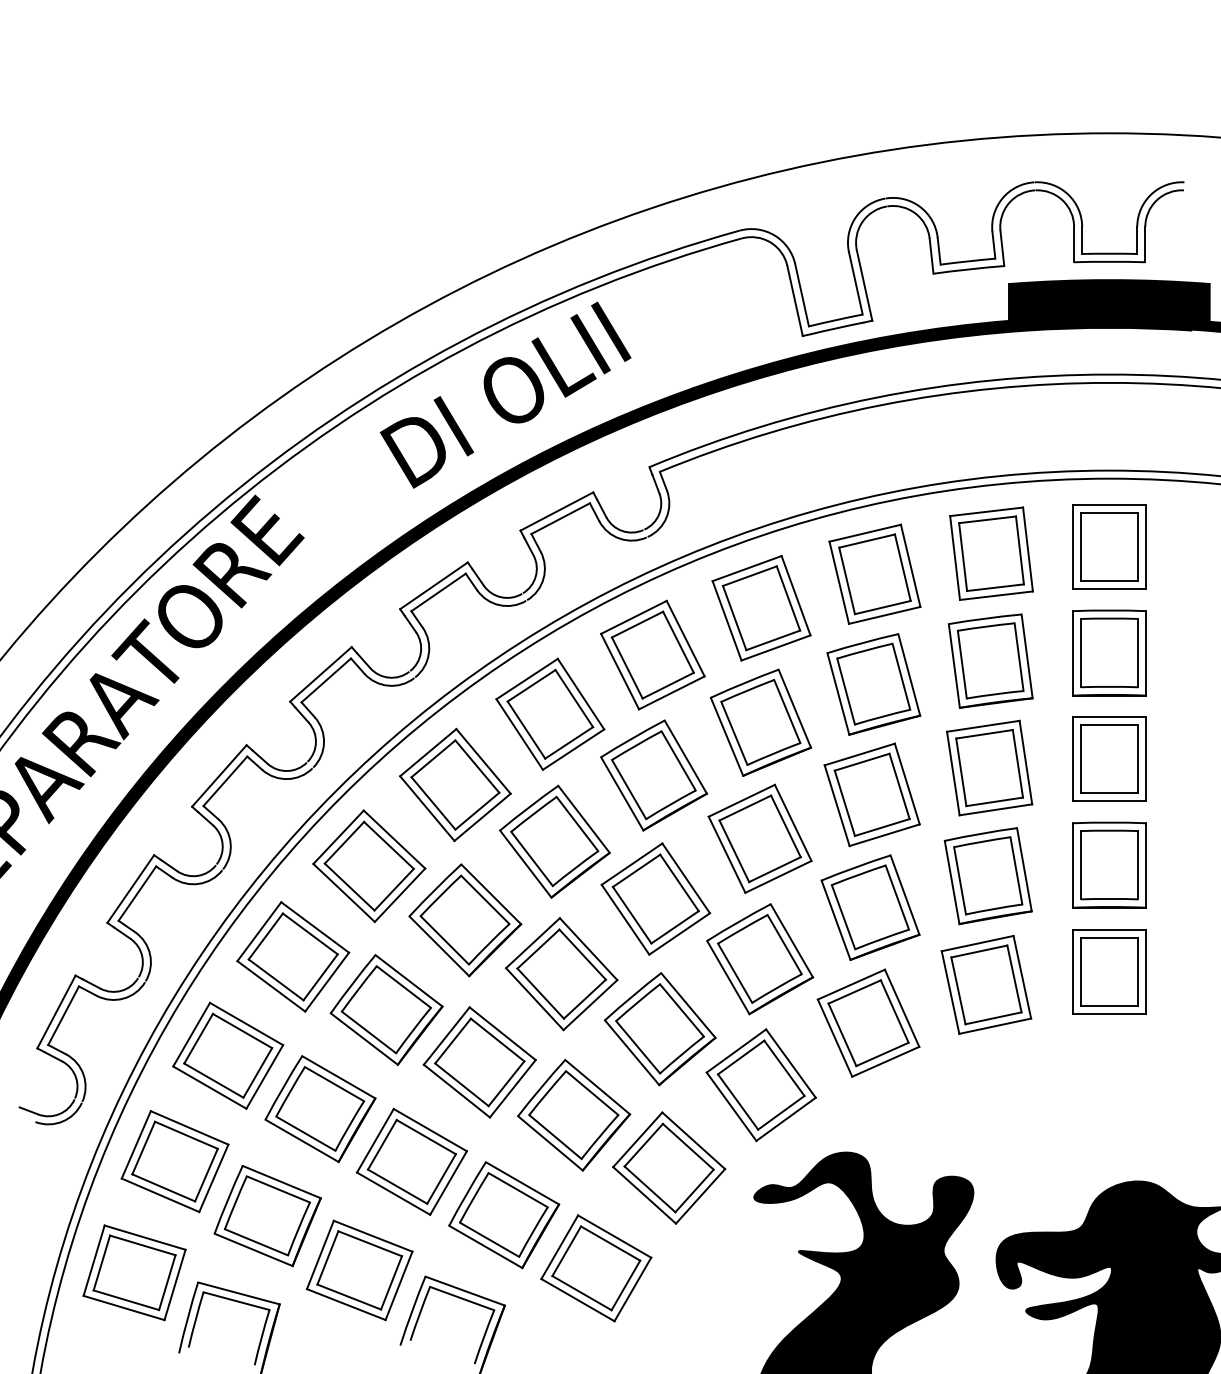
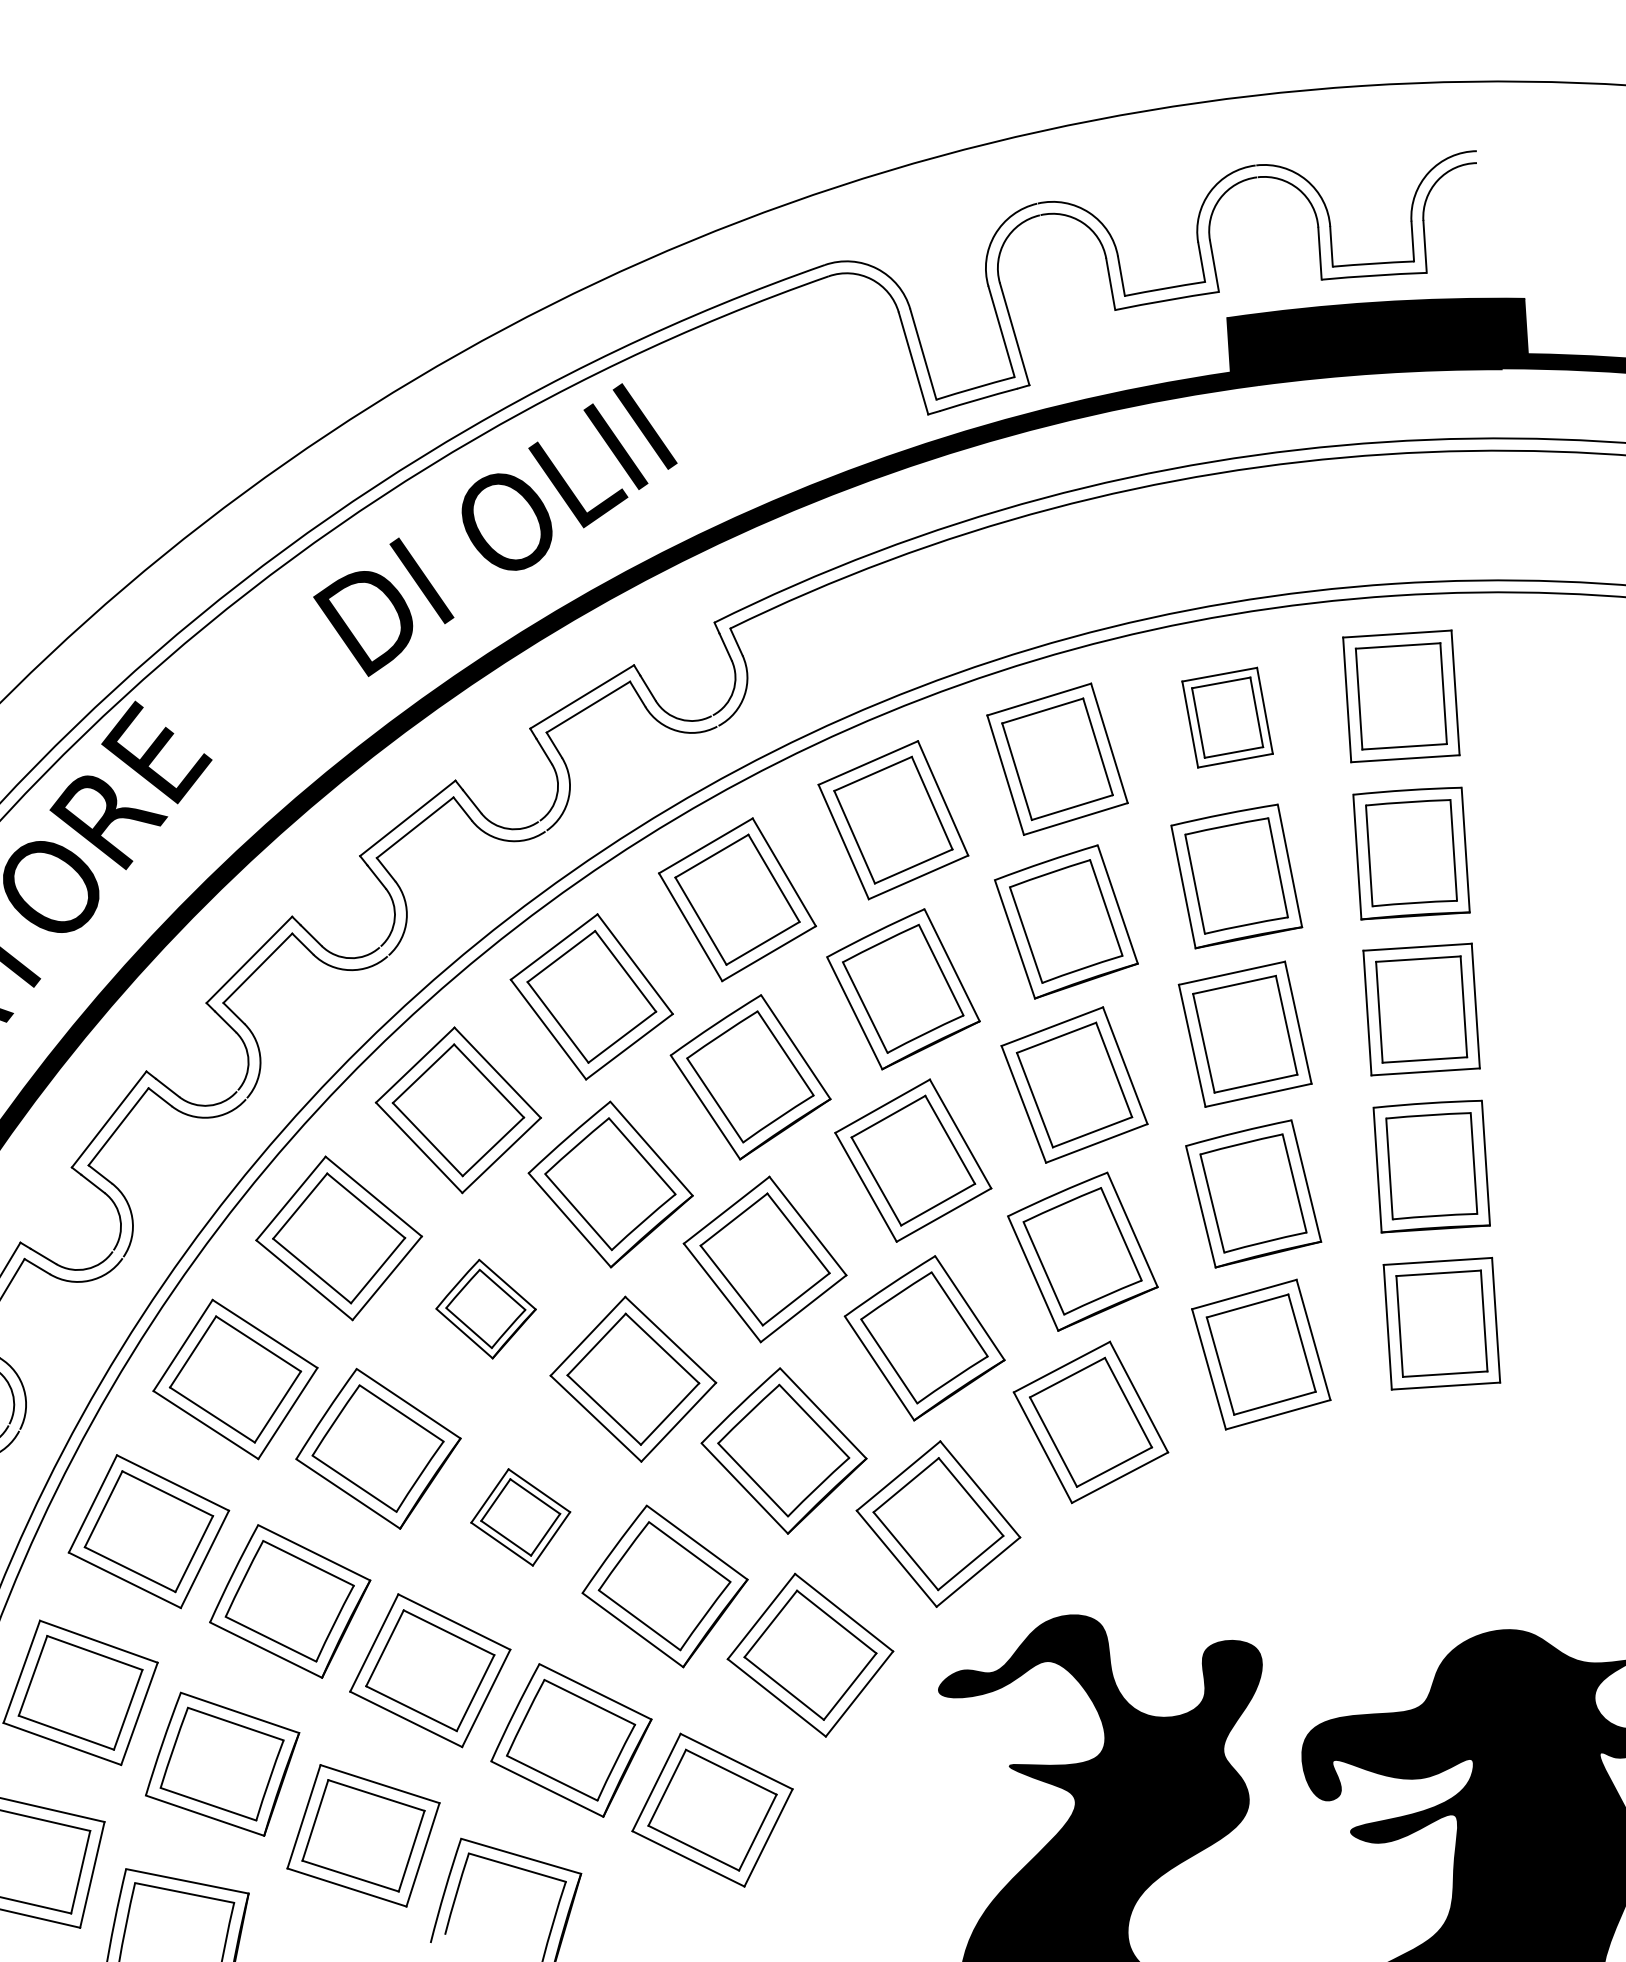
part: (991, 553) -> (1227, 717), size x0.7
part: (465, 920) -> (486, 1309), size x0.6
part: (479, 1062) -> (520, 1517), size x0.6

